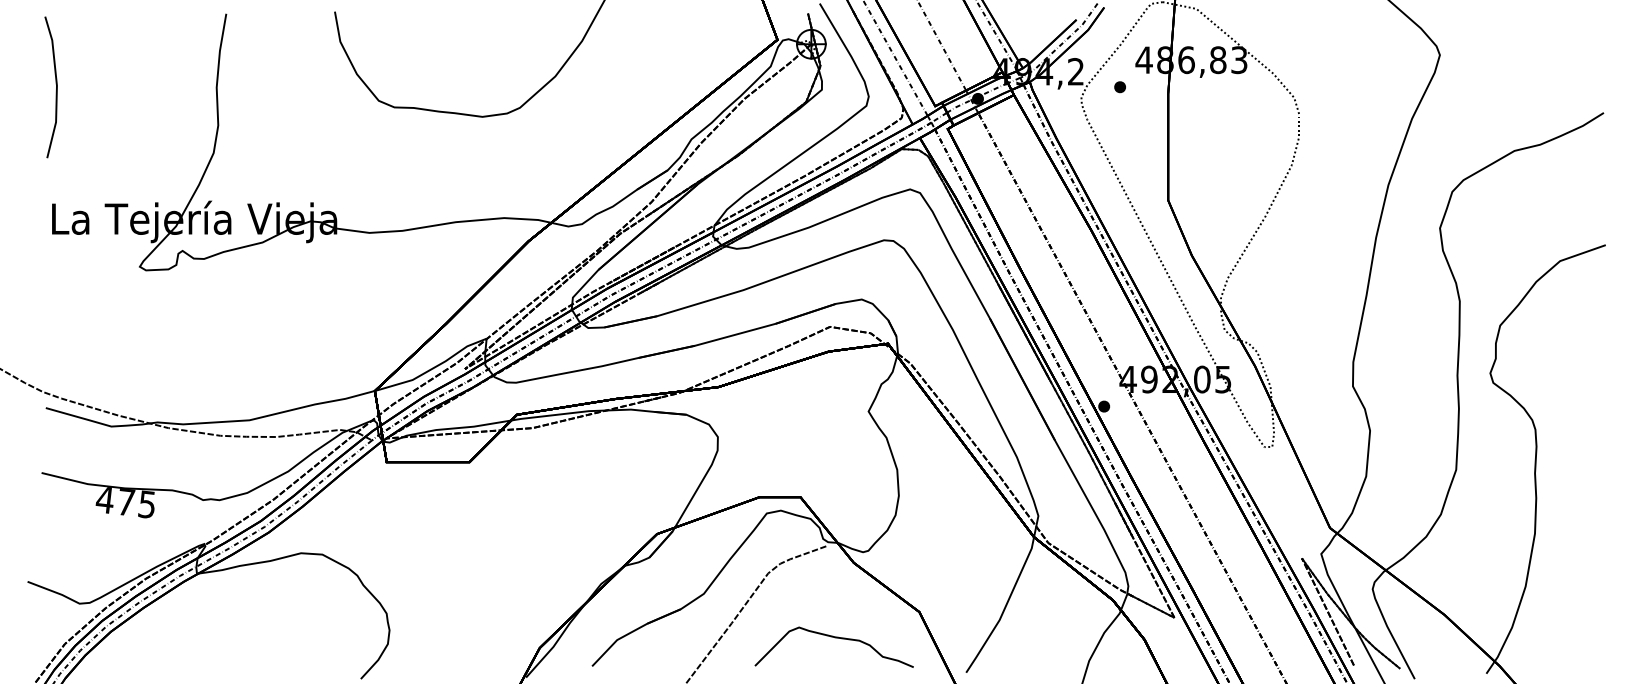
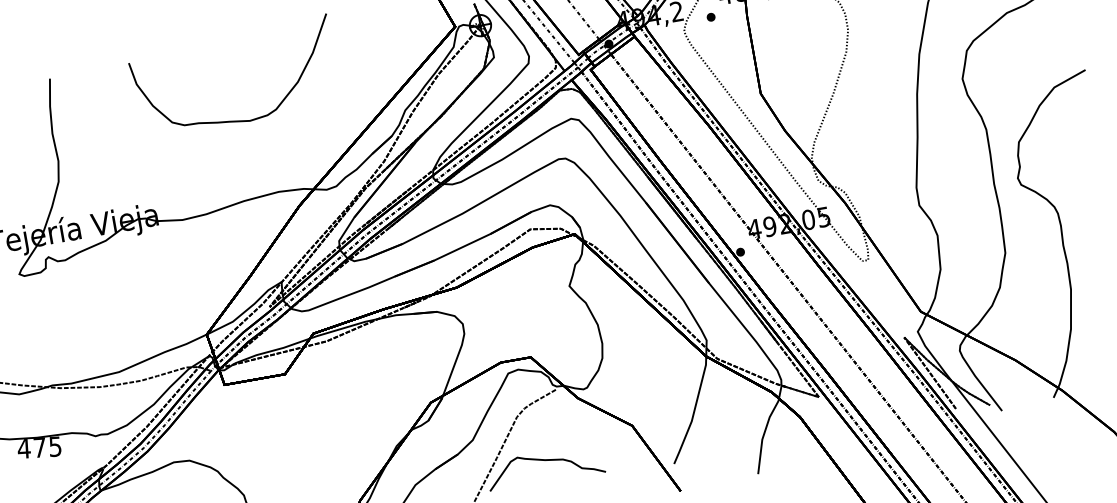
curve: (835, 638) -> (545, 460), moved

